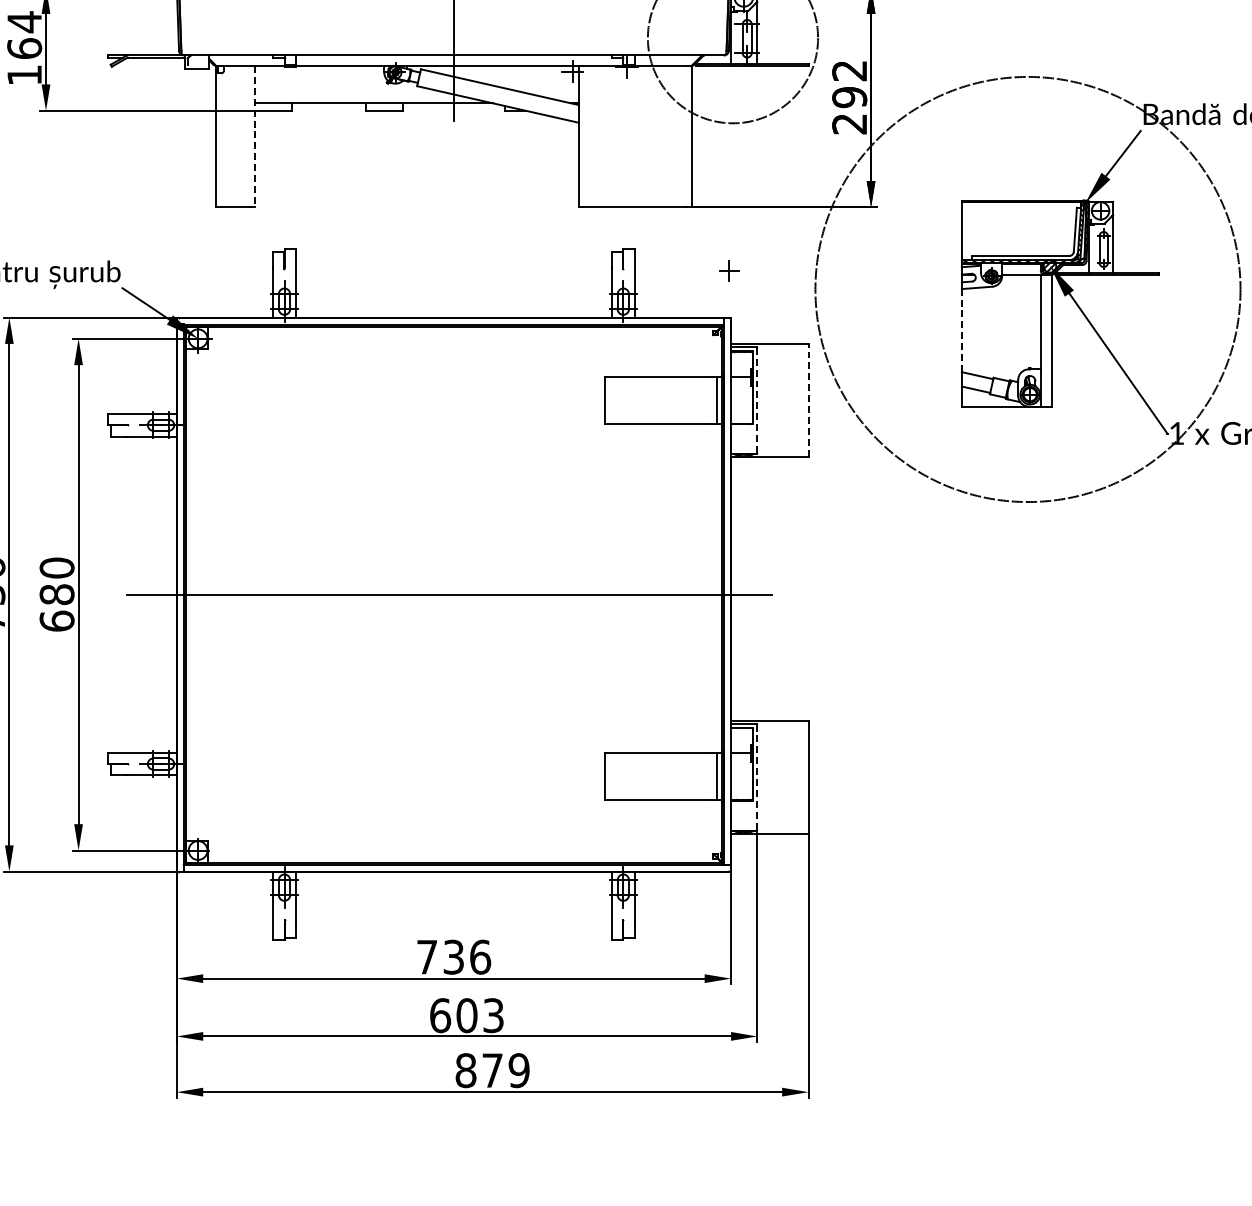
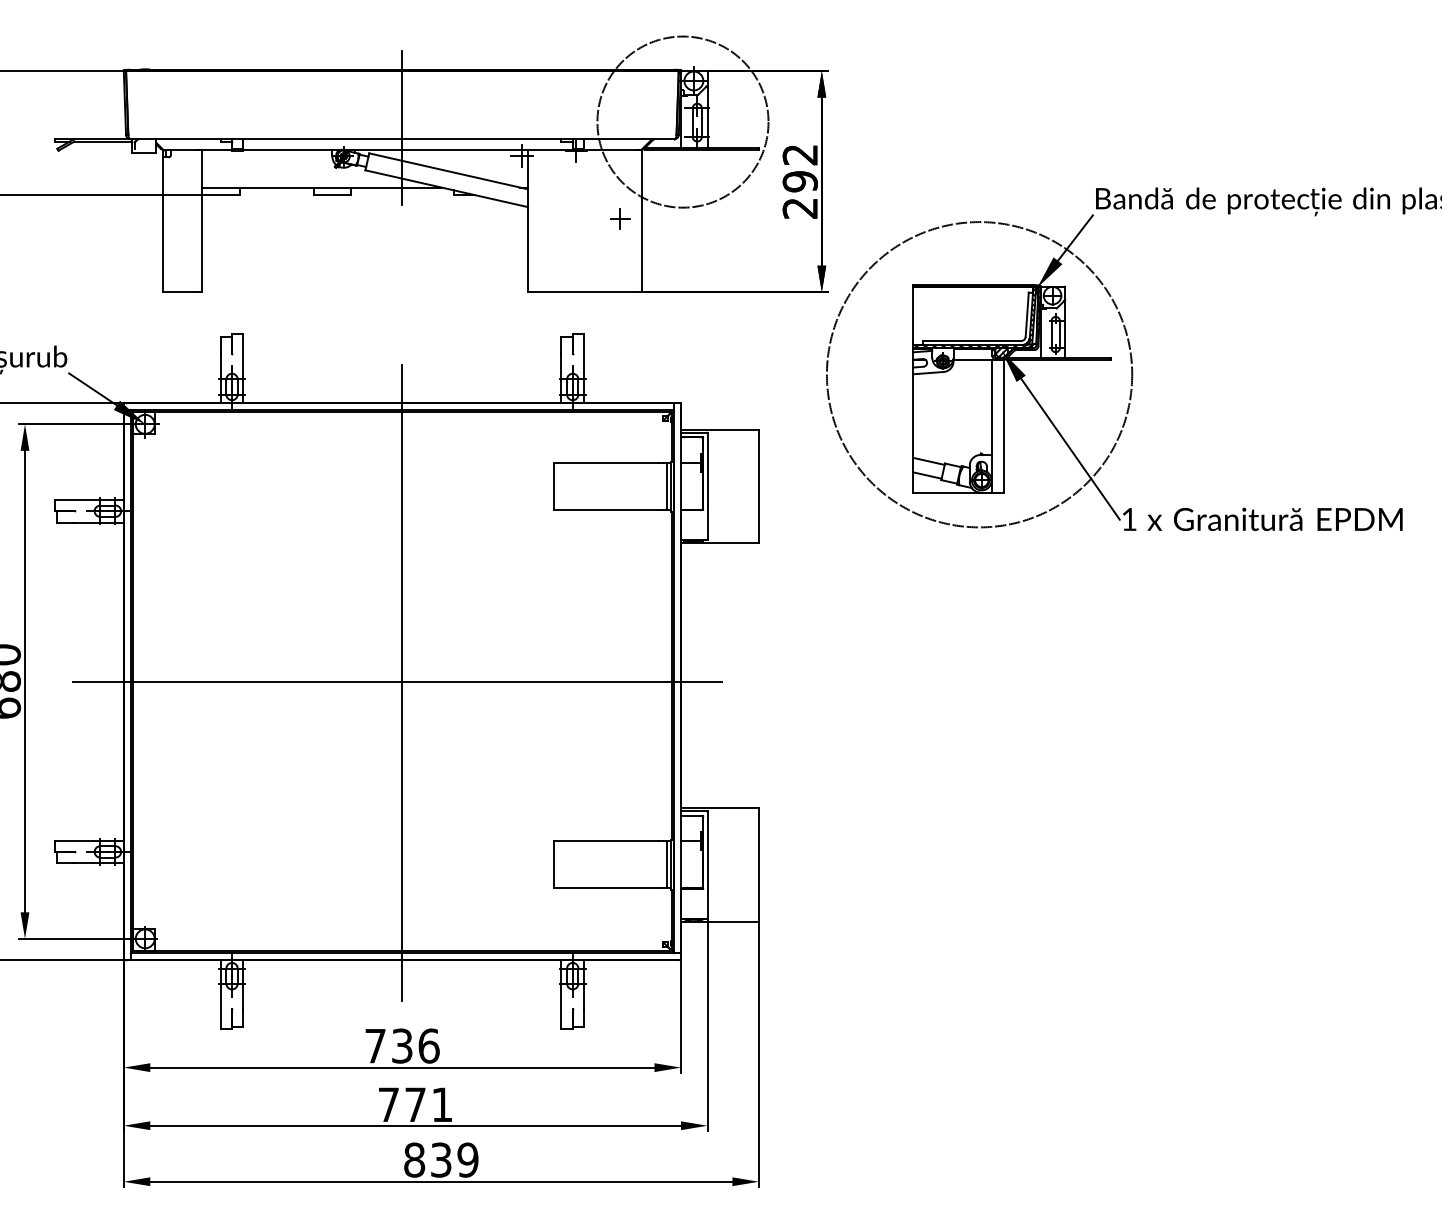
line: (254, 137) -> (201, 221), dashed -> solid
part: (729, 270) -> (620, 218), moved
circle: (1027, 289) -> (979, 374), size x0.71
line: (962, 331) -> (913, 416), dashed -> solid
line: (757, 400) -> (707, 486), dashed -> solid
line: (808, 400) -> (758, 486), dashed -> solid
line: (454, 595) -> (402, 682), added
line: (757, 777) -> (707, 865), dashed -> solid
text: (466, 1015) -> (415, 1104), 603 -> 771
text: (492, 1070) -> (441, 1159), 879 -> 839

